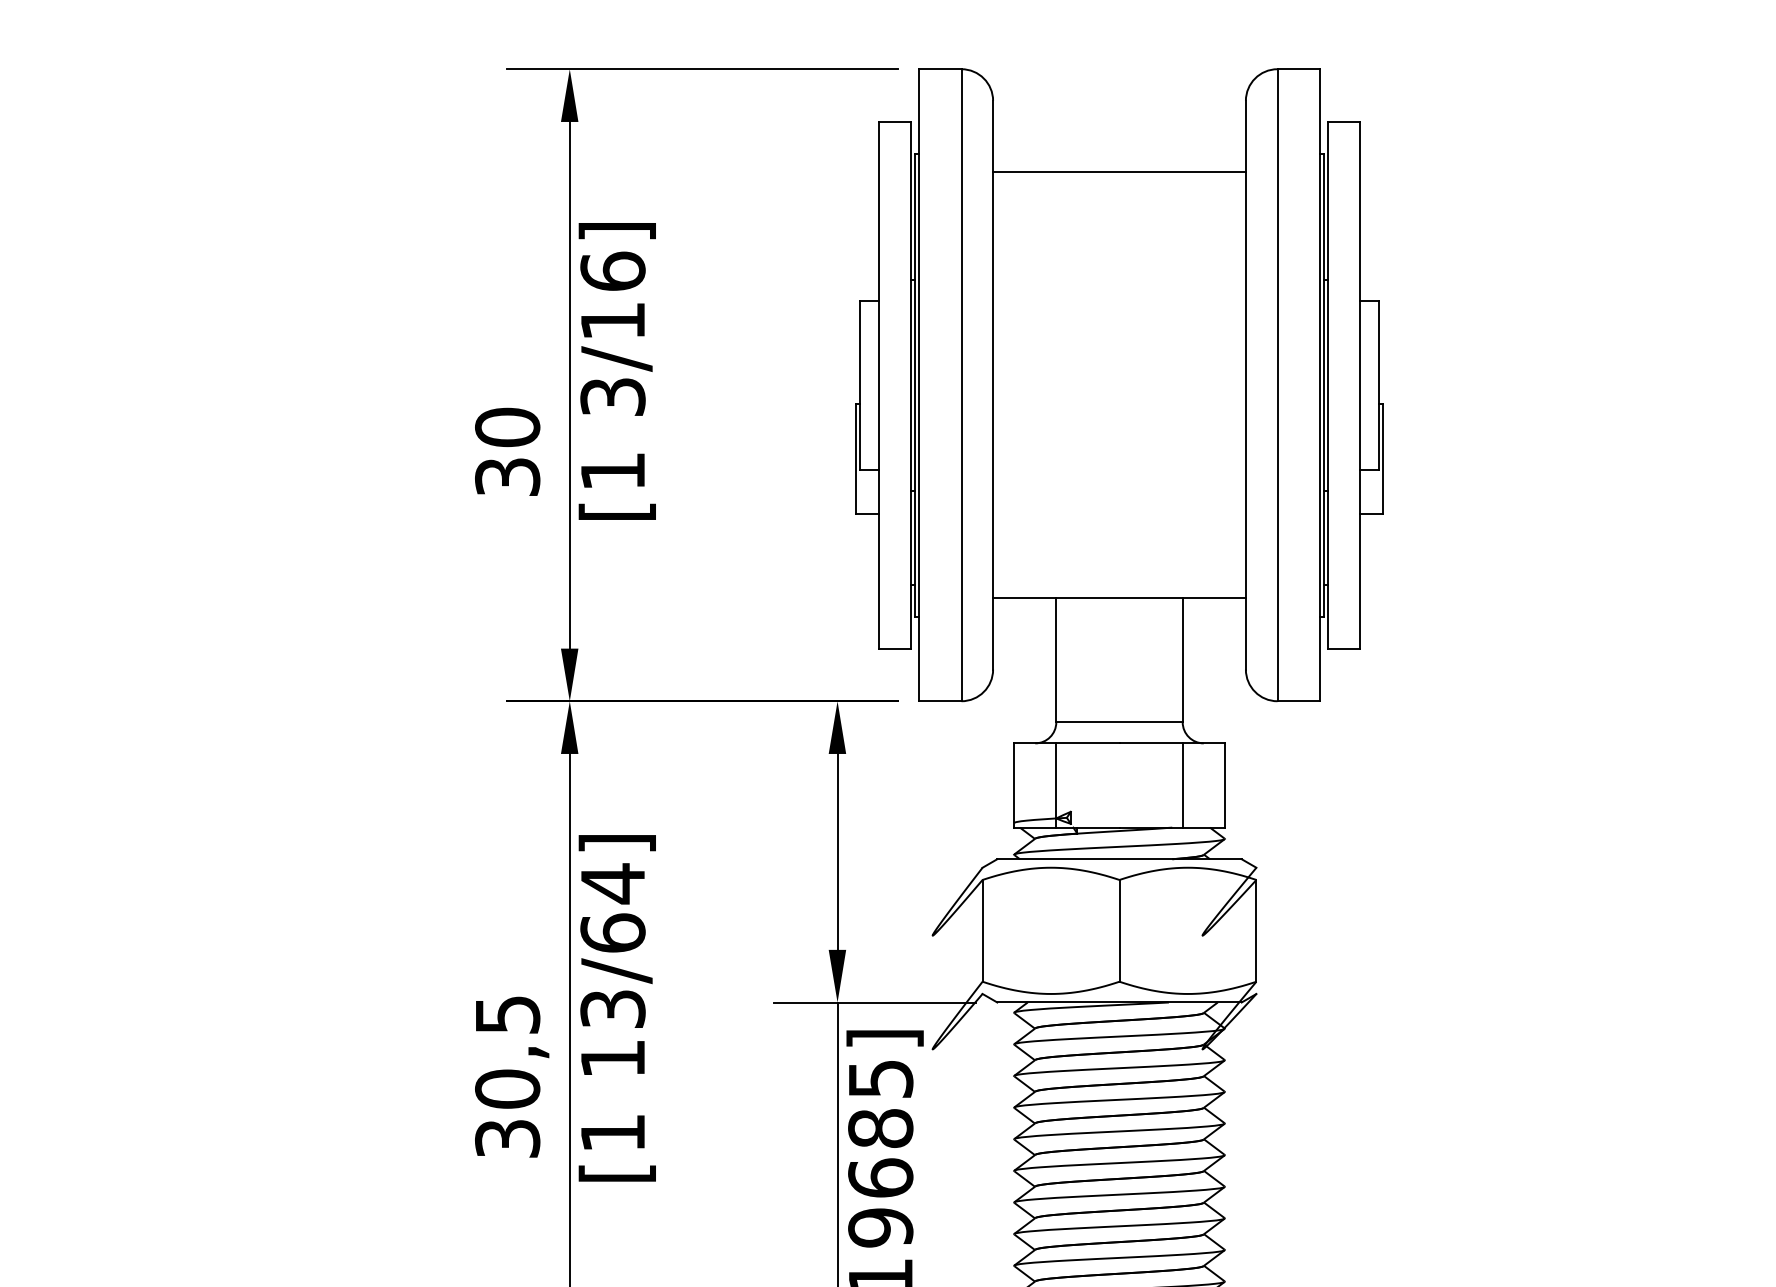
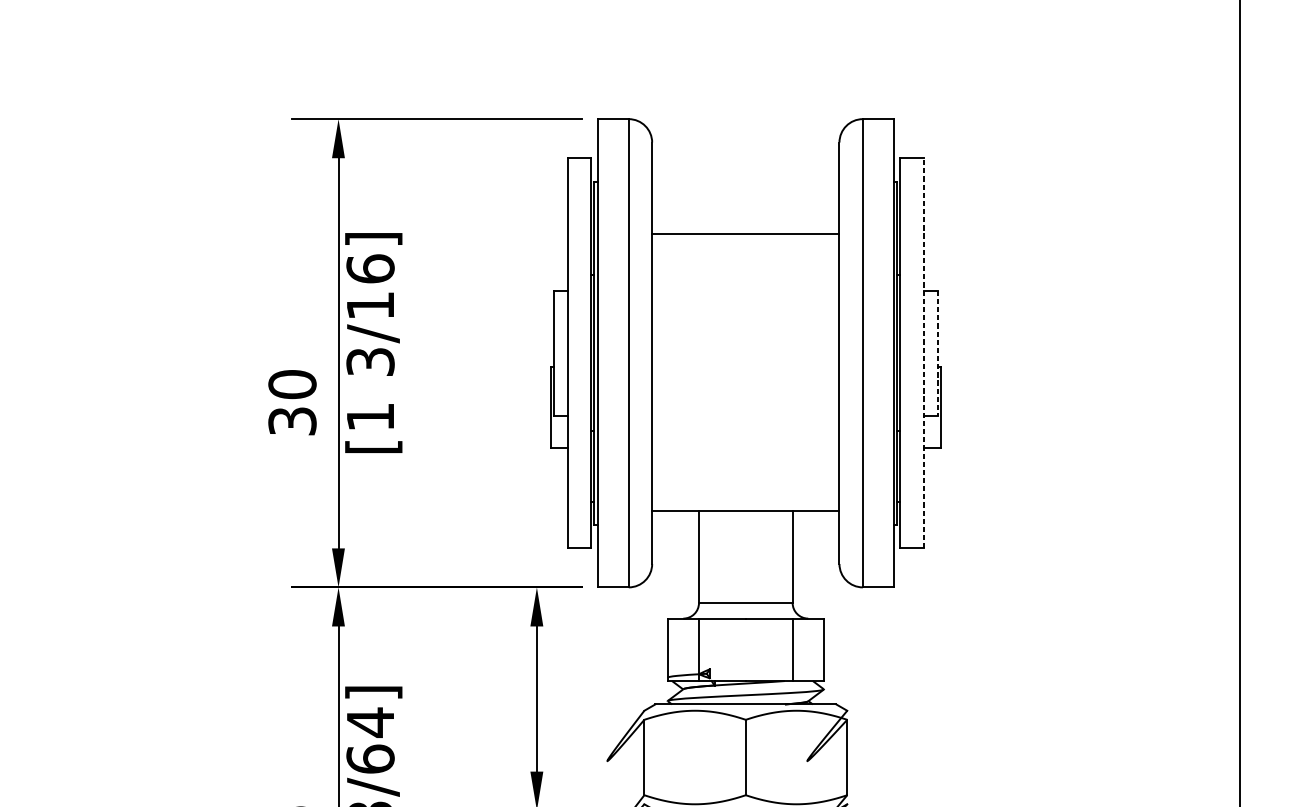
line: (1119, 172) -> (745, 234), moved
line: (1359, 384) -> (923, 352), solid -> dashed
line: (1378, 385) -> (937, 353), solid -> dashed

